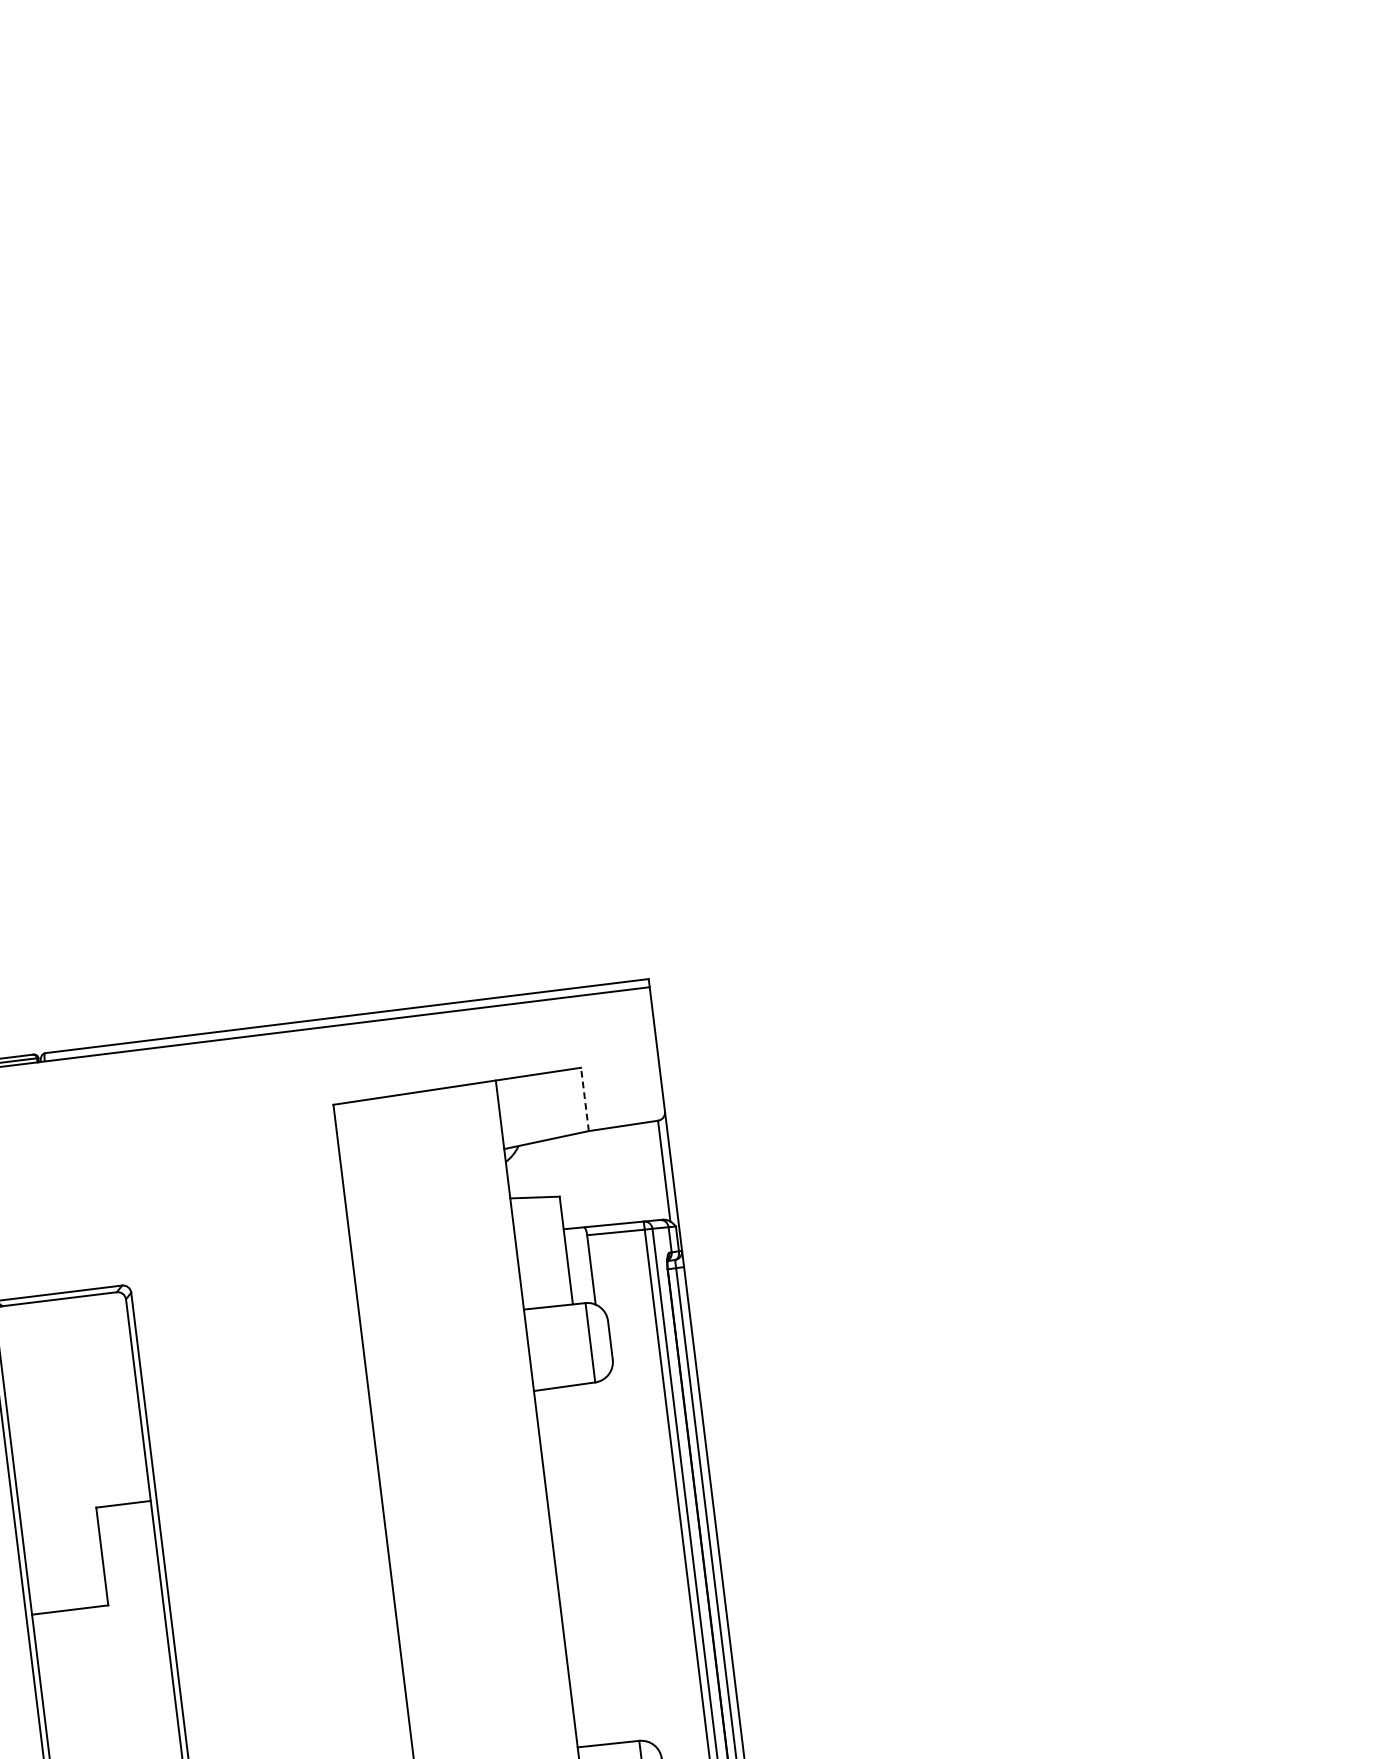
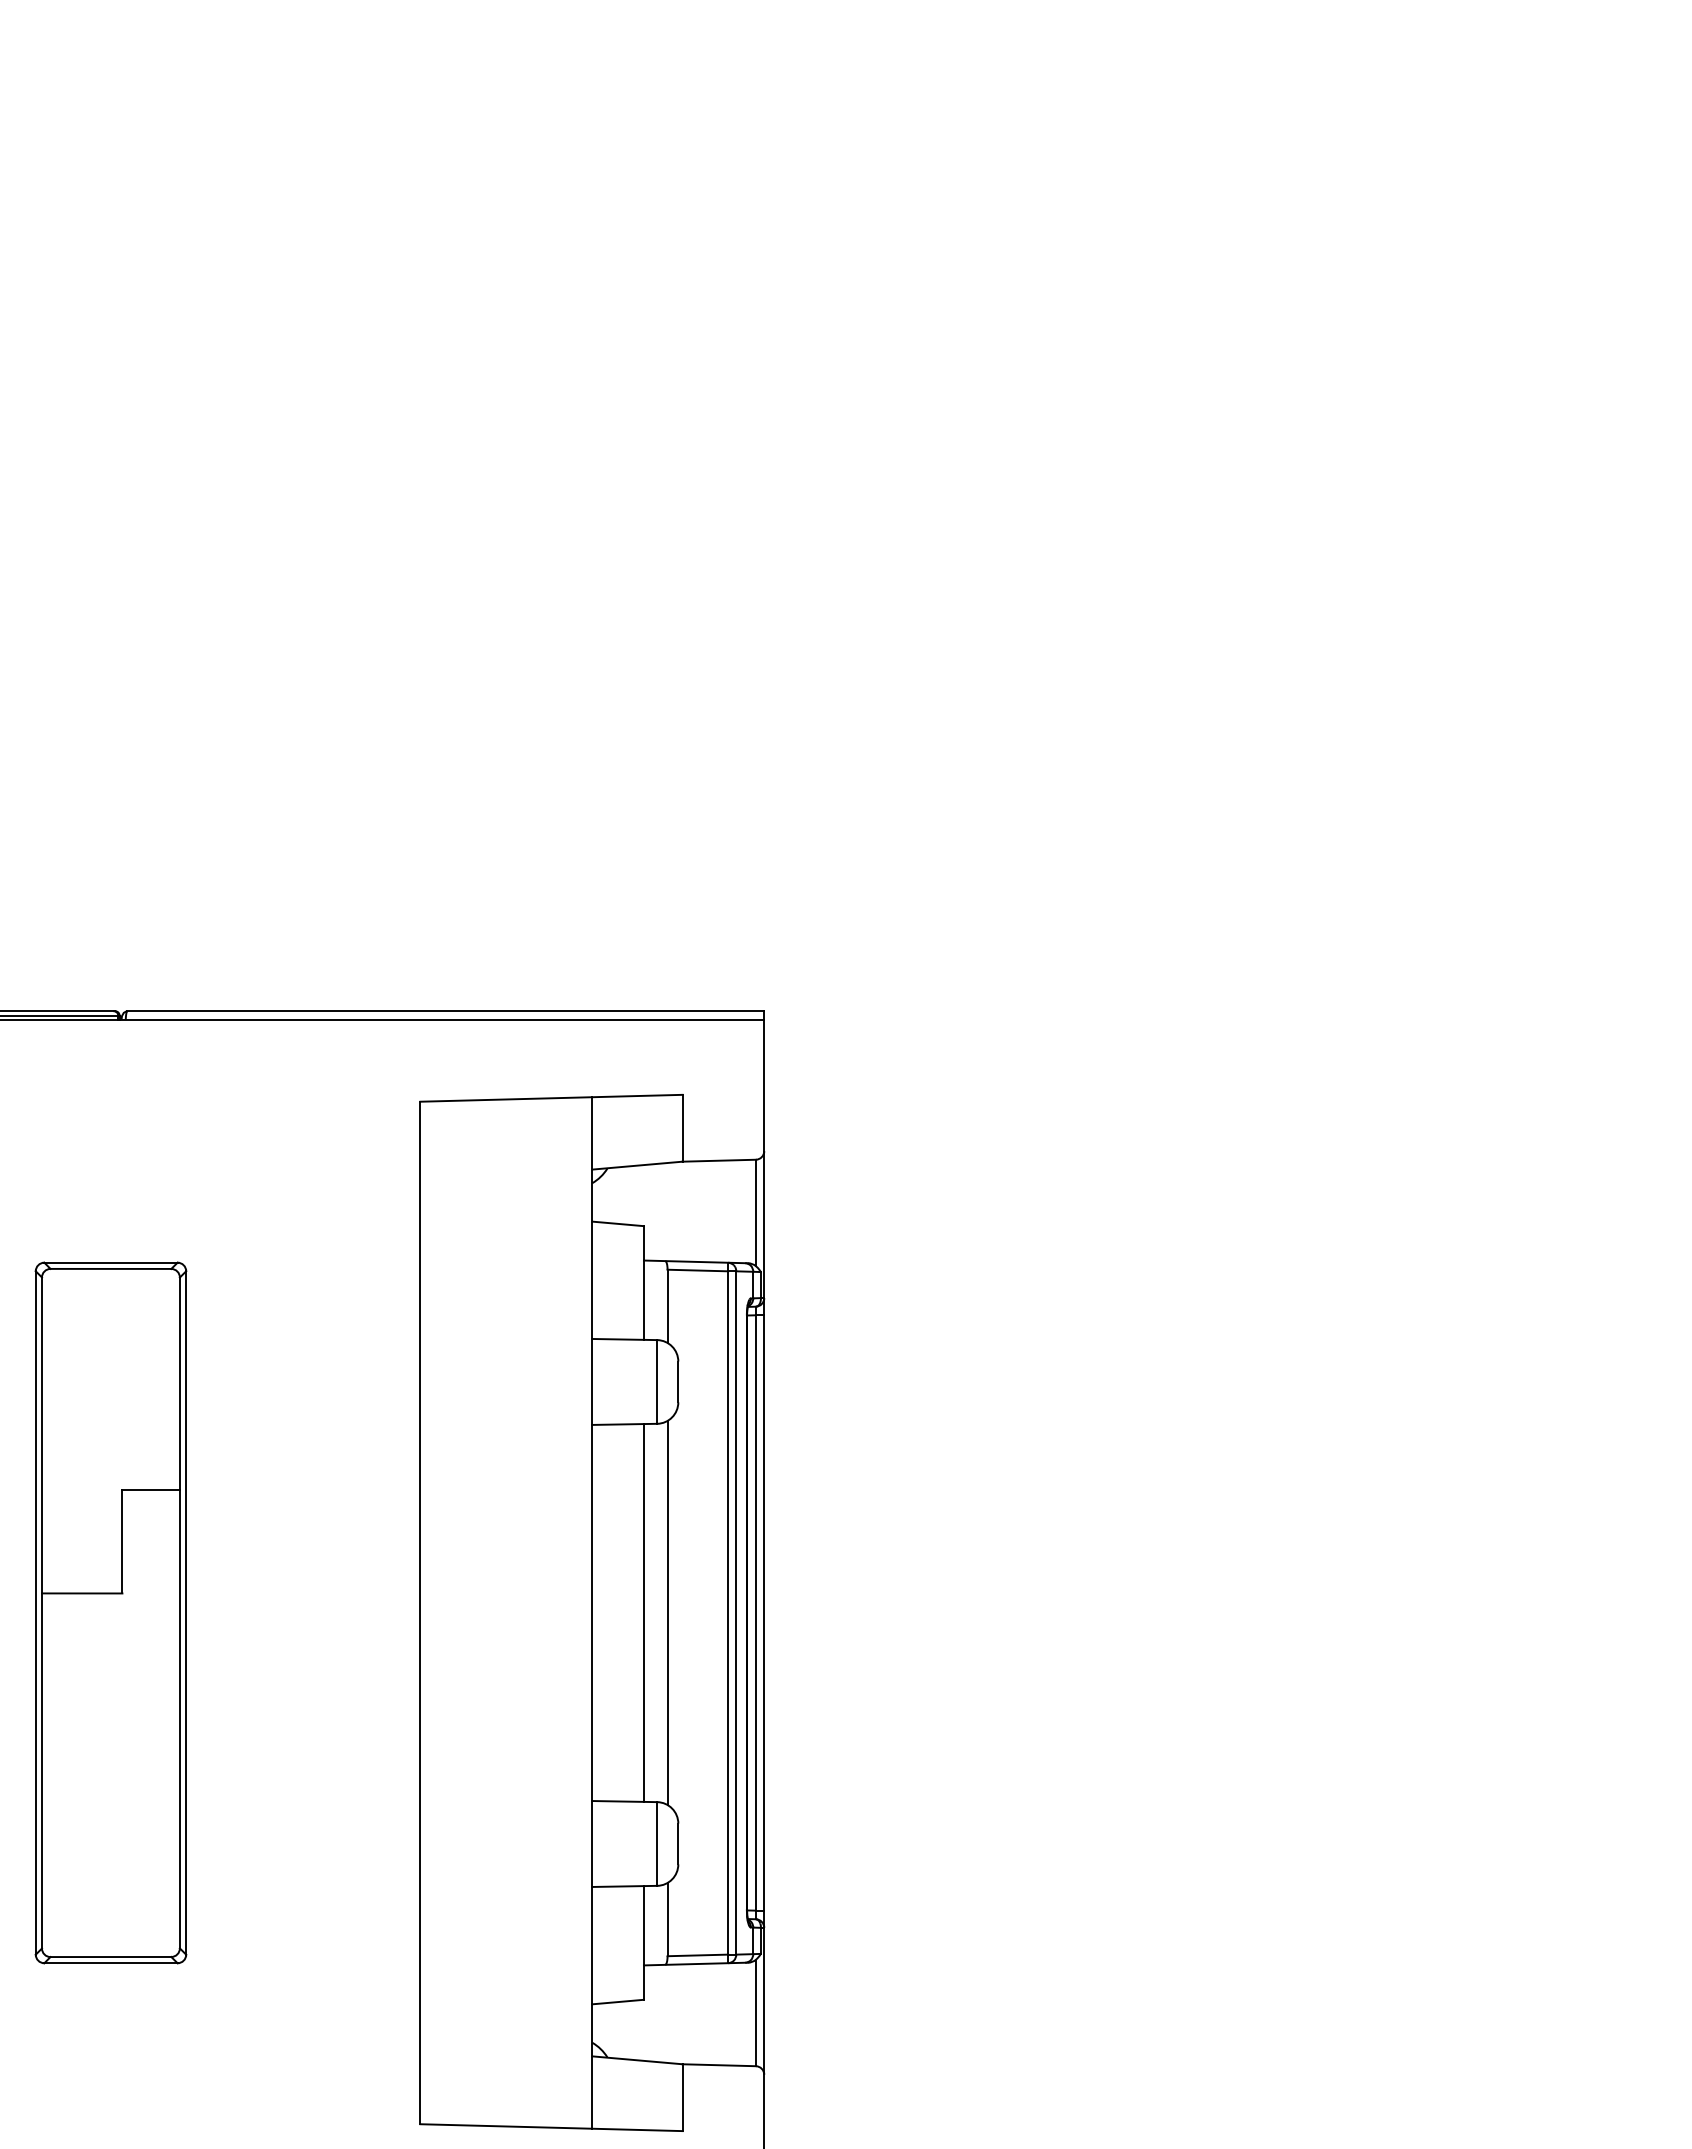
line: (584, 1098) -> (682, 1127), dashed -> solid
line: (626, 1560) -> (667, 1612), added
line: (604, 1562) -> (643, 1612), added

